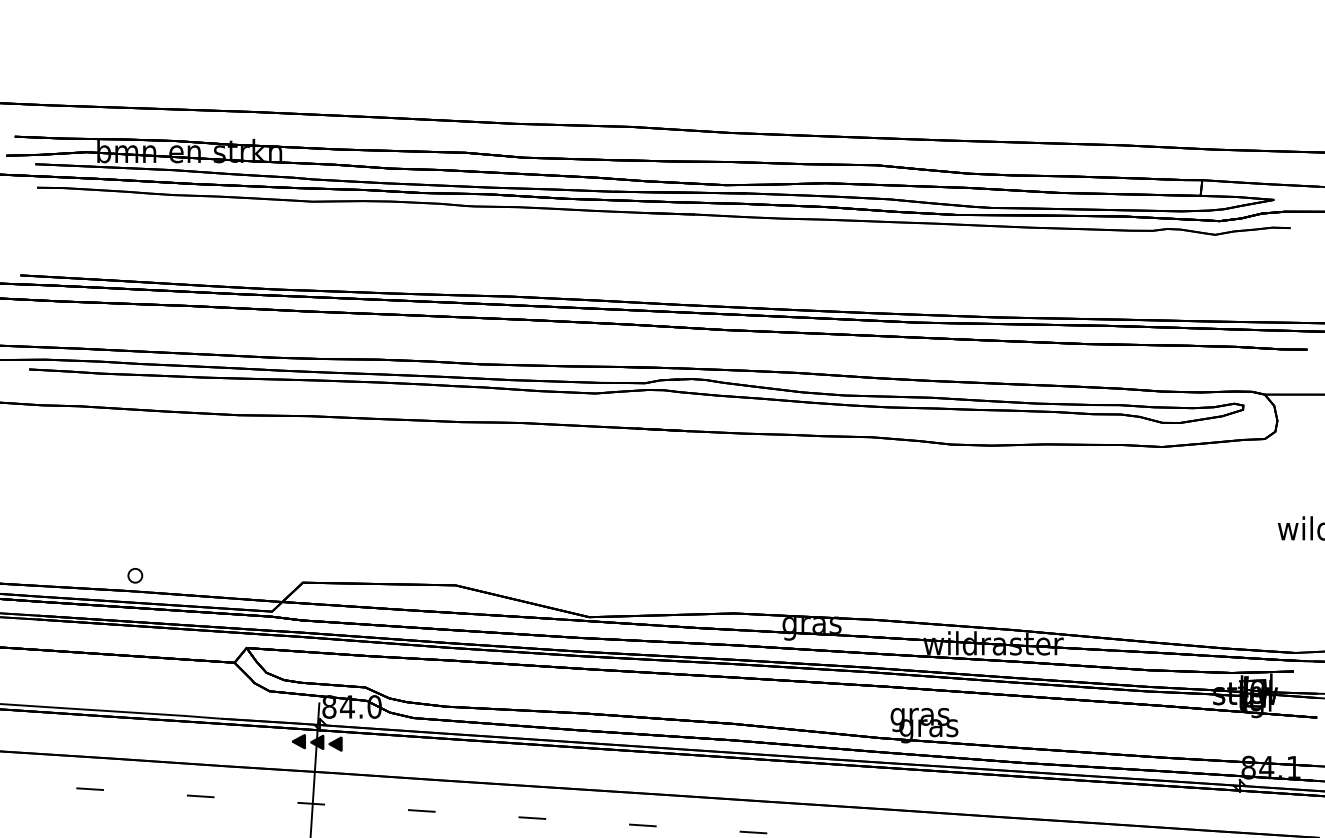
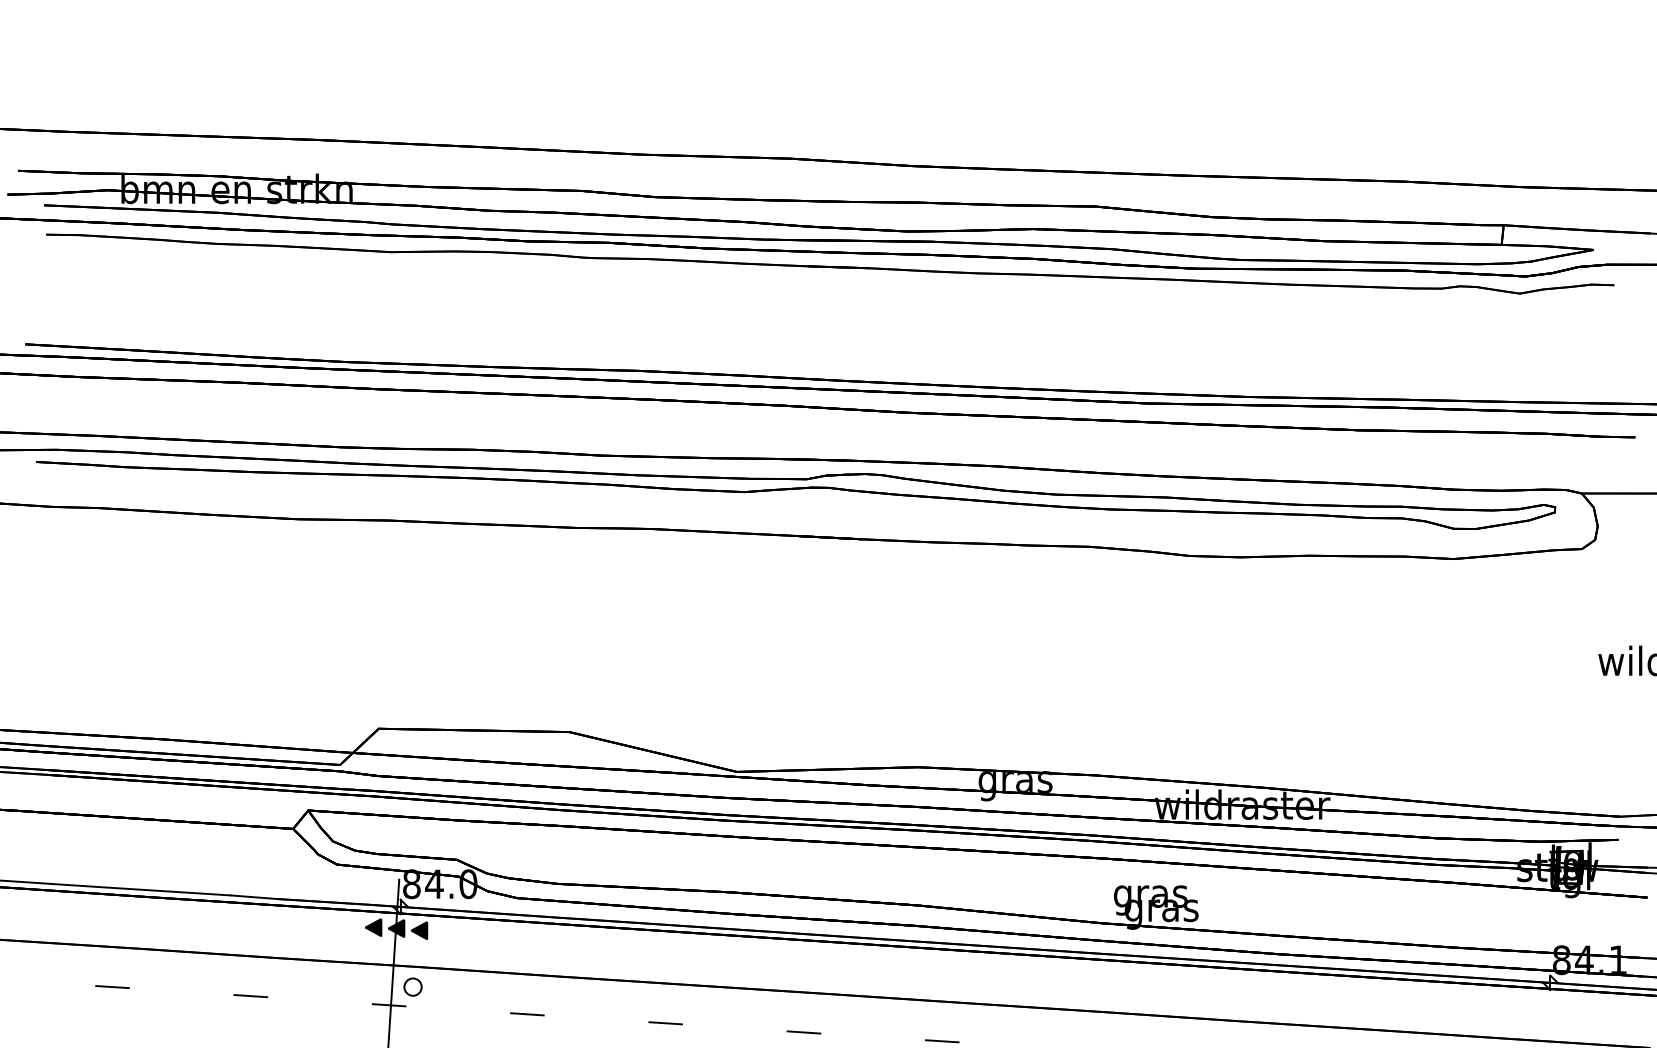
part: (134, 575) -> (412, 986), moved

